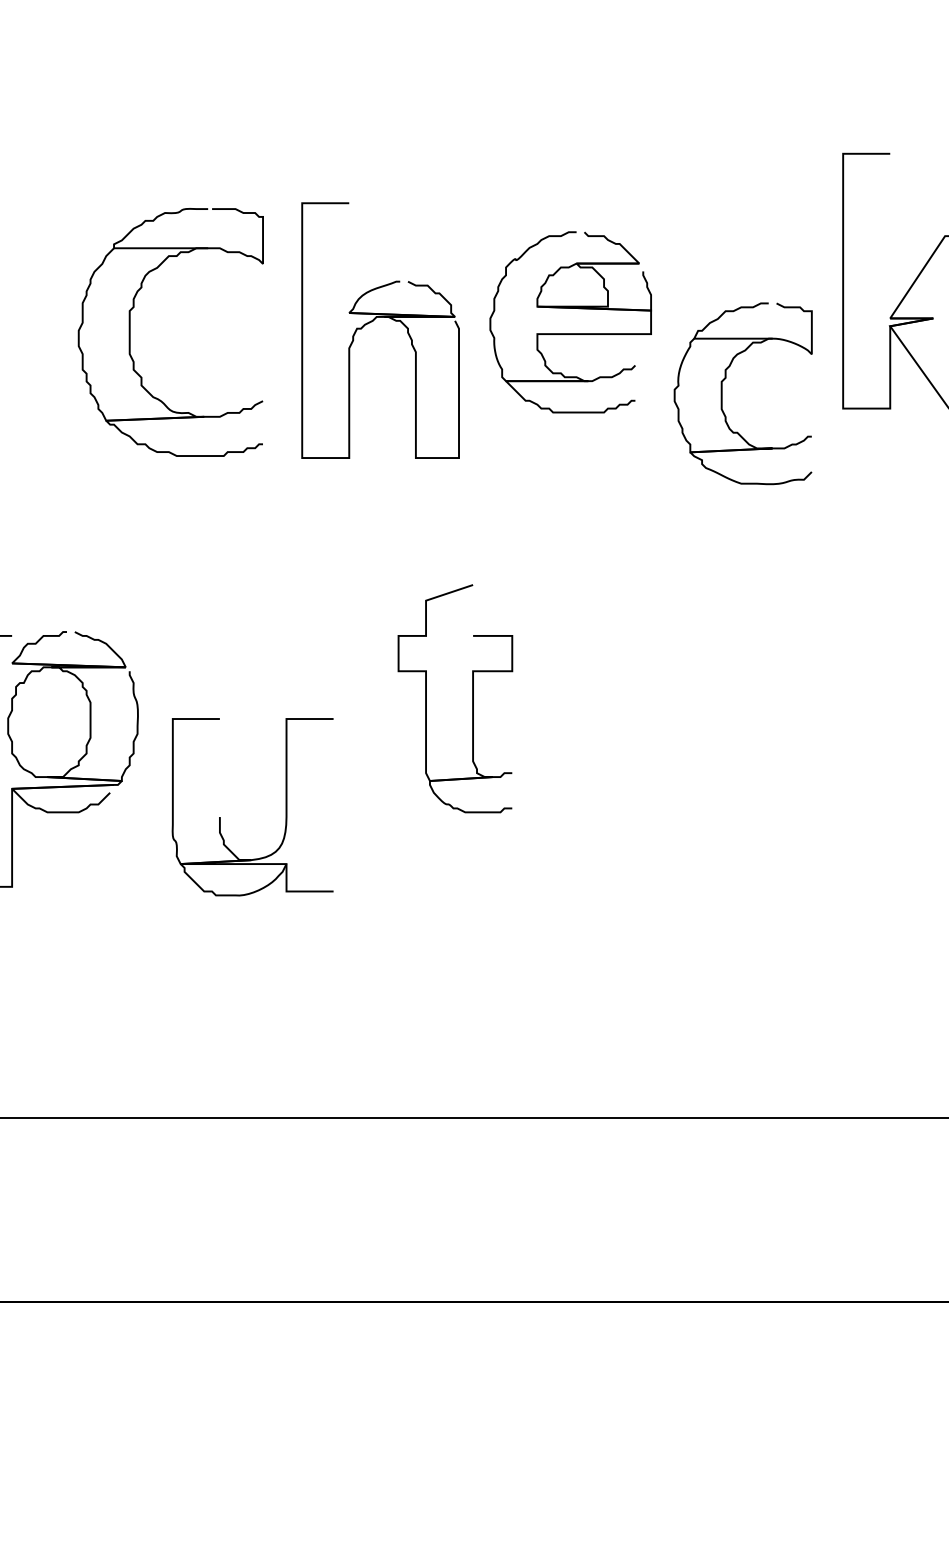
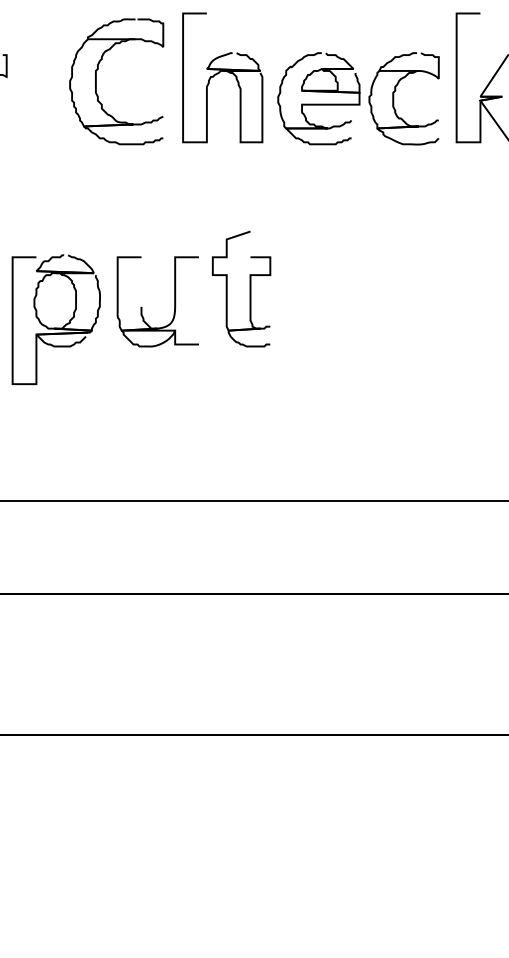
part: (380, 329) -> (222, 77), moved
part: (130, 331) -> (96, 81), moved
part: (724, 393) -> (394, 98), moved
part: (471, 697) -> (249, 288), moved
part: (221, 818) -> (142, 307), moved

